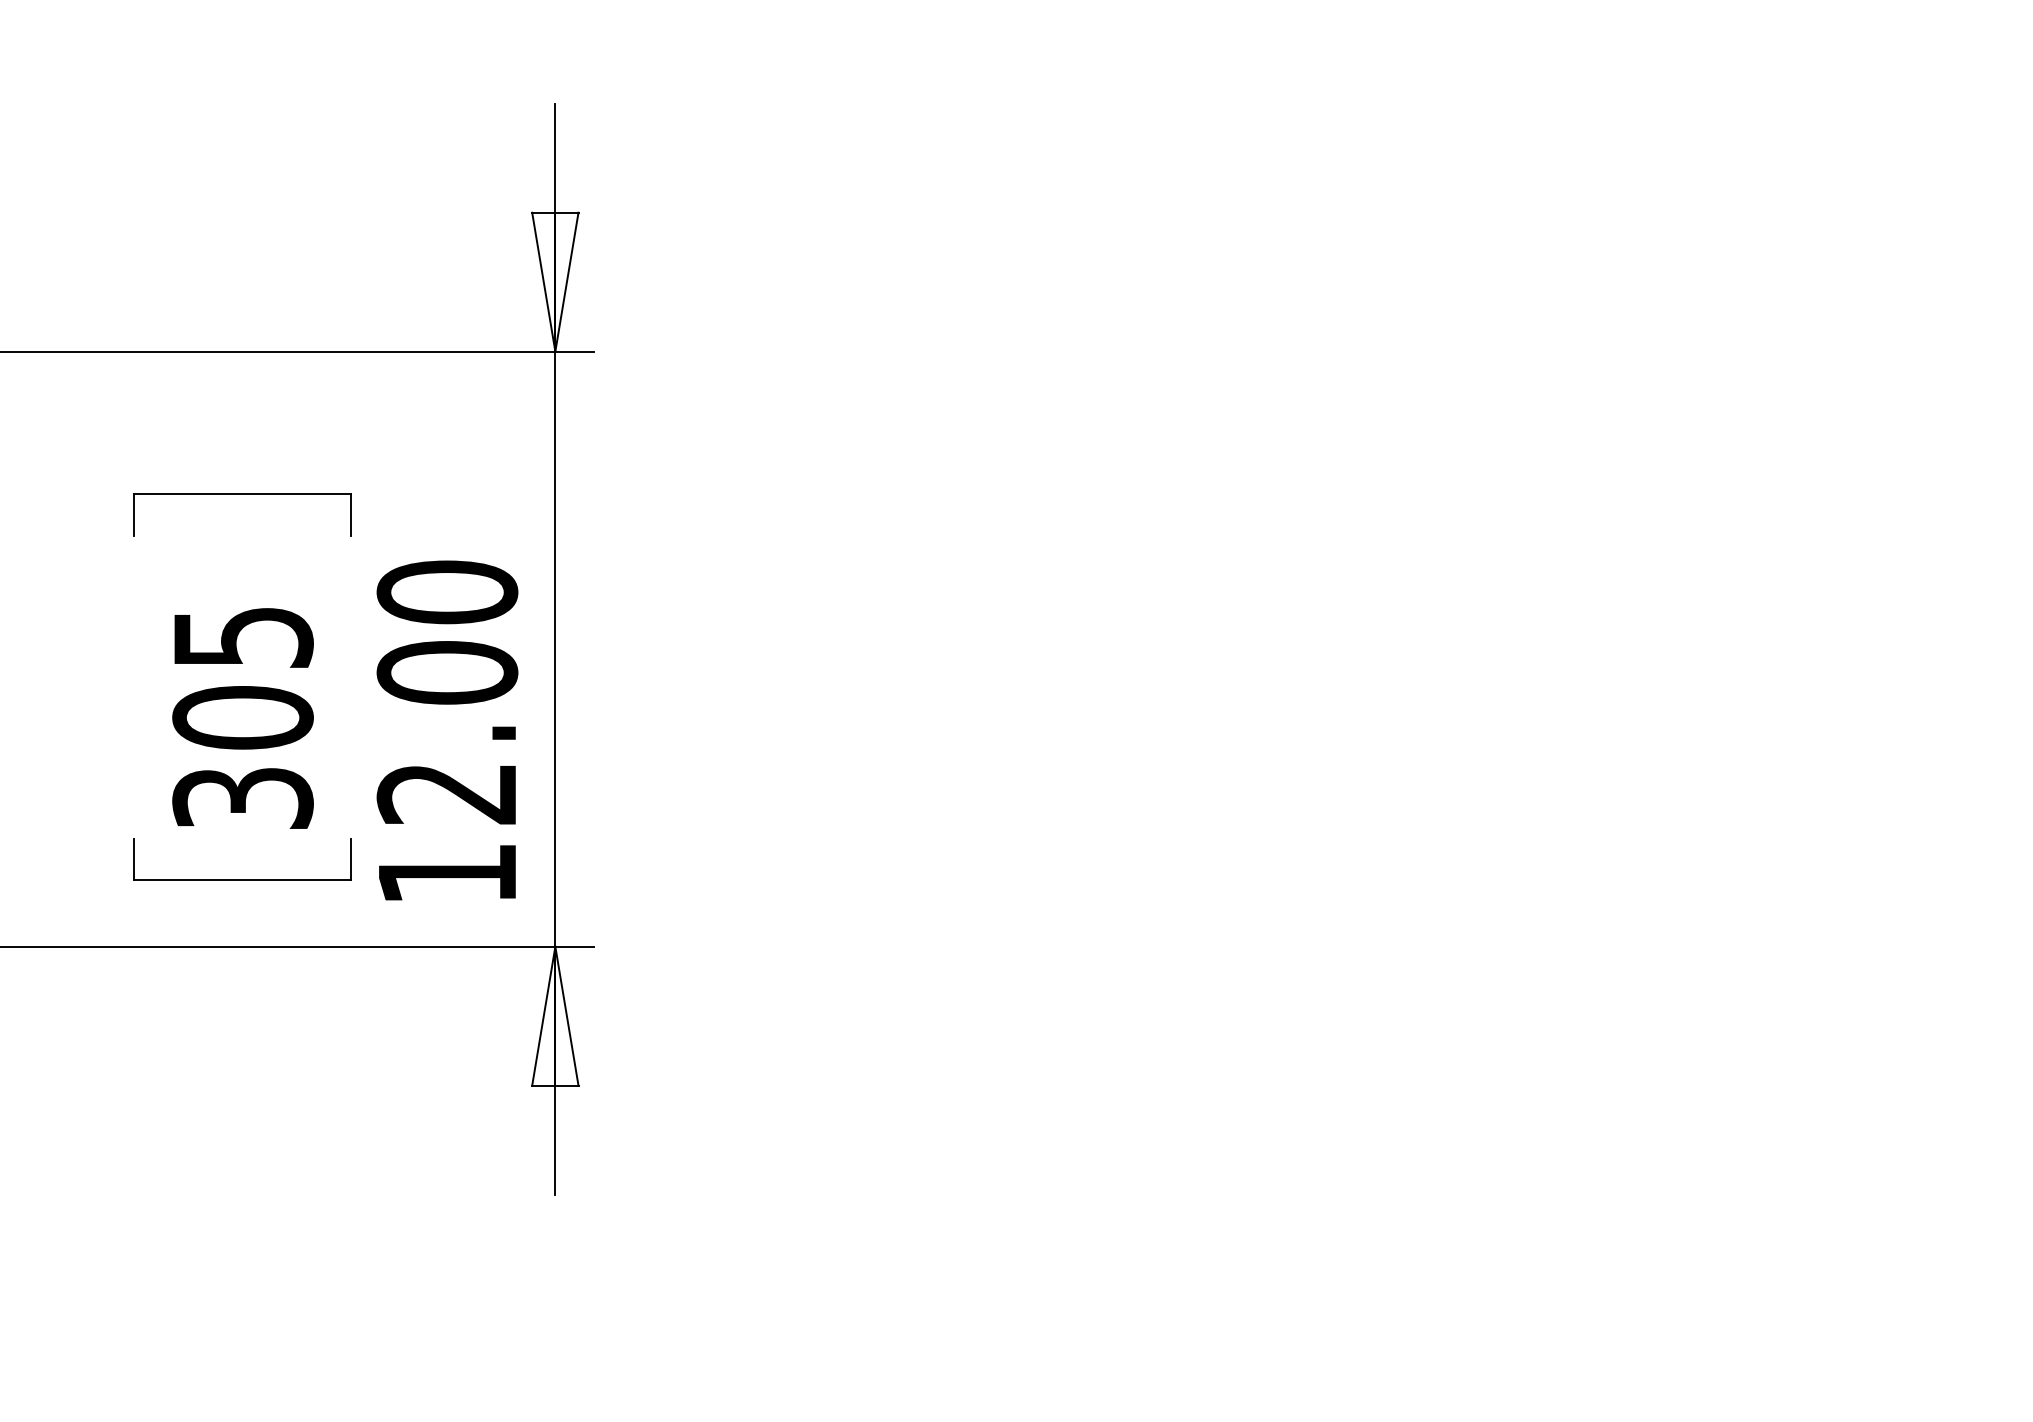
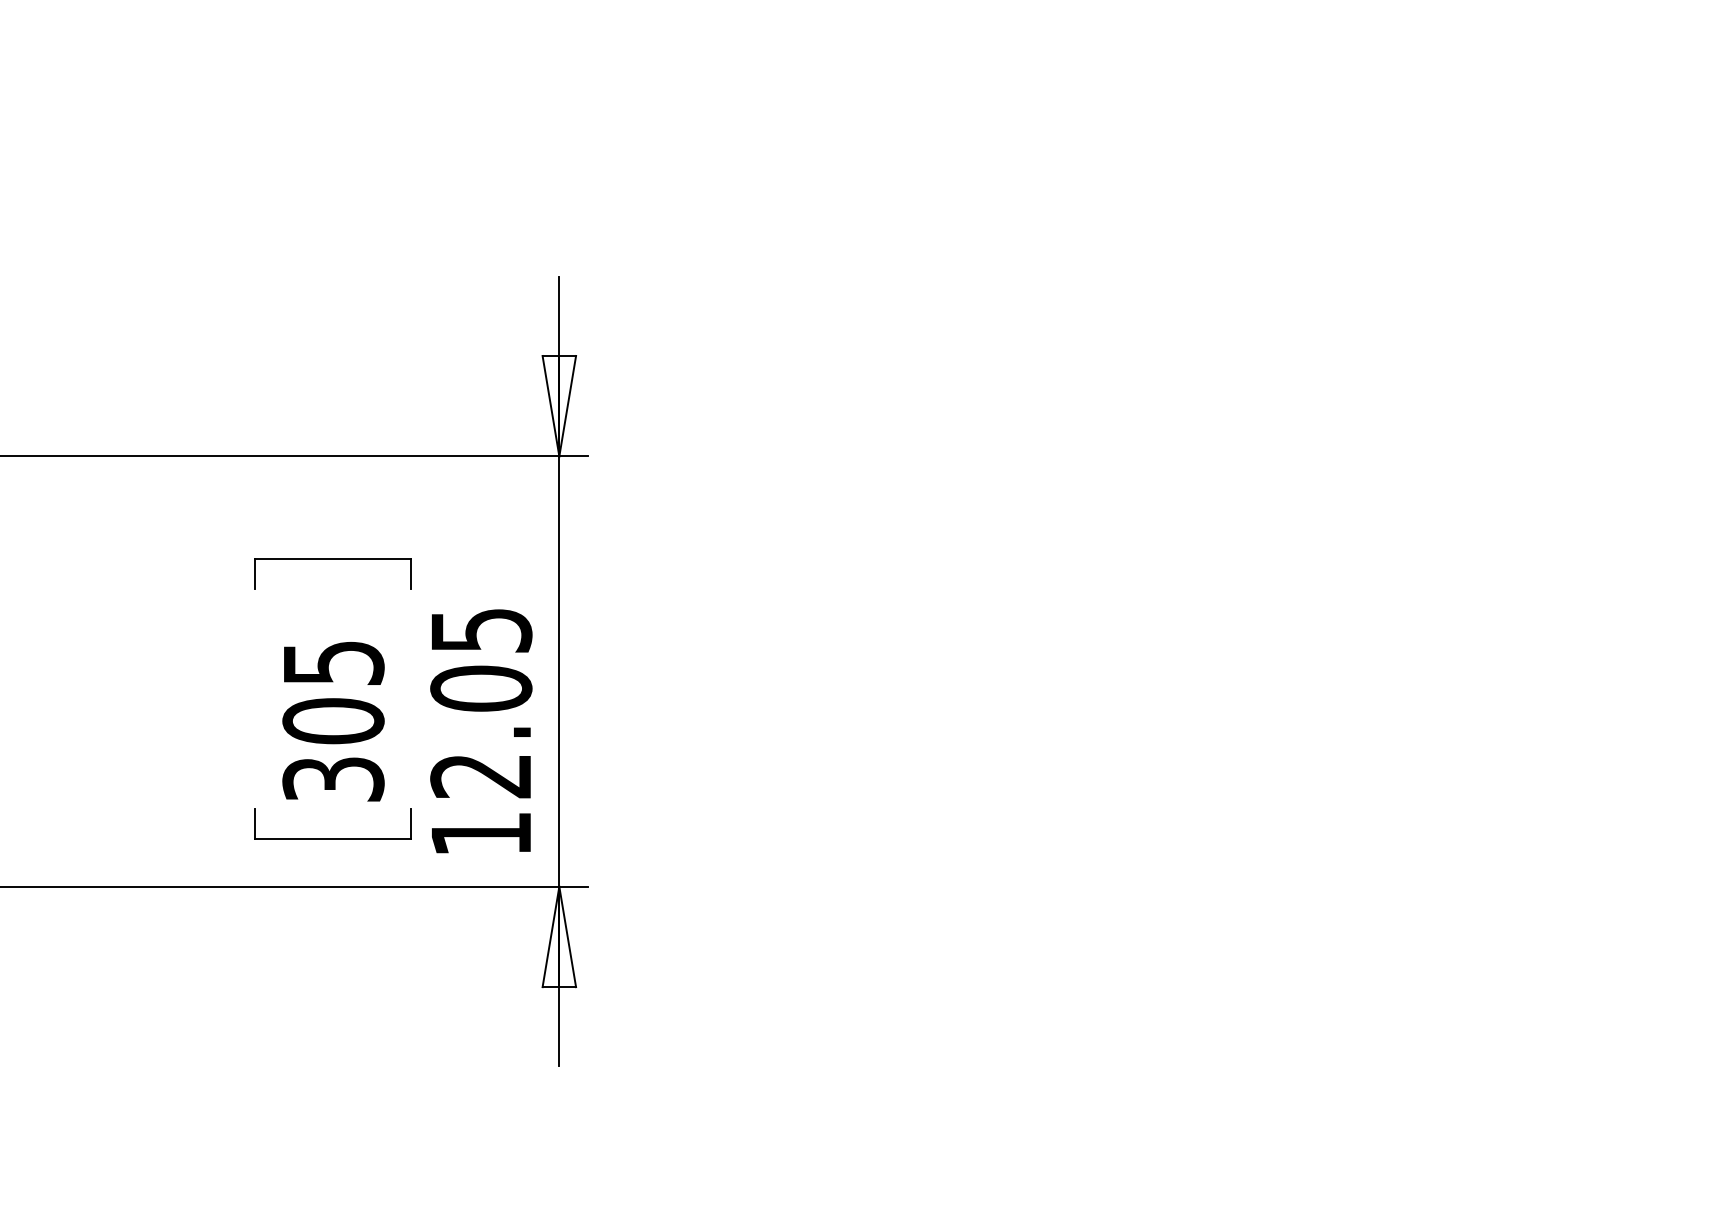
text: (447, 592) -> (481, 630), 12.00 -> 12.05

